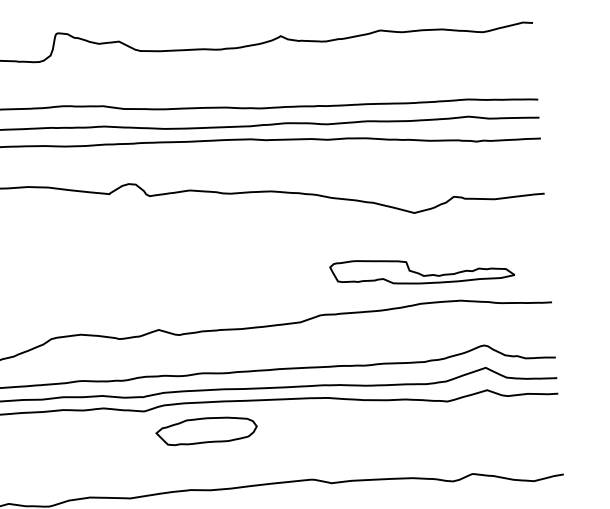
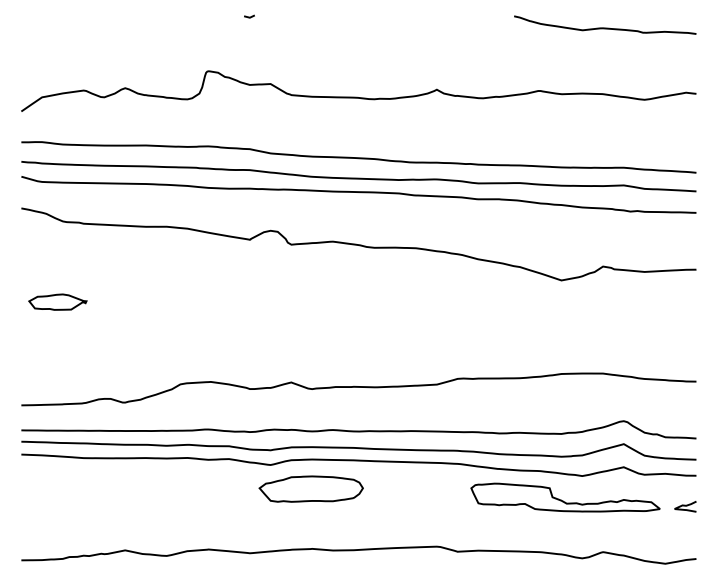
part: (422, 270) -> (565, 497), moved
curve: (549, 424) -> (685, 506), added
part: (205, 430) -> (310, 488), moved

